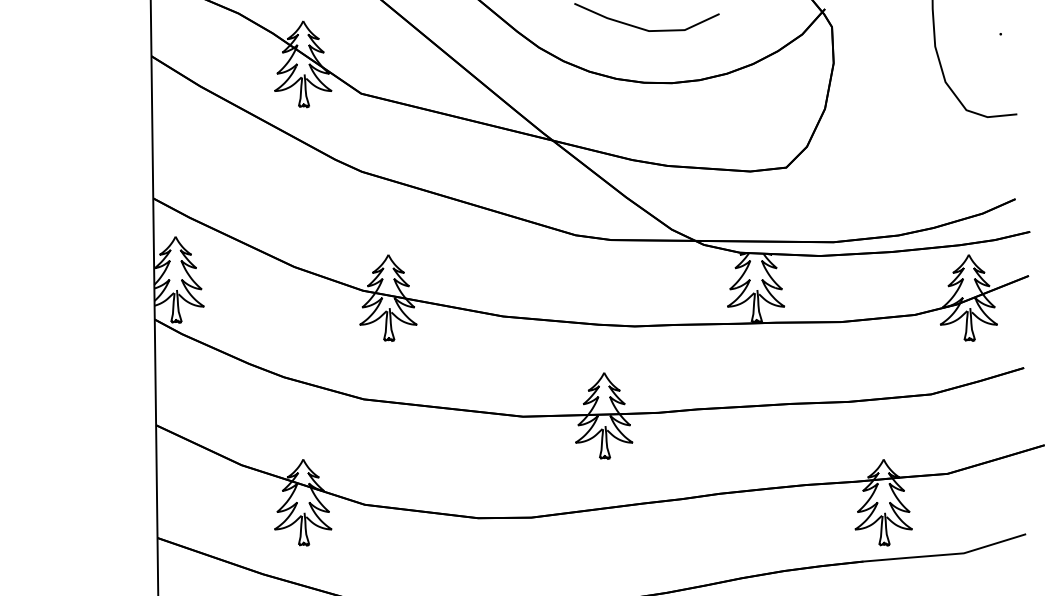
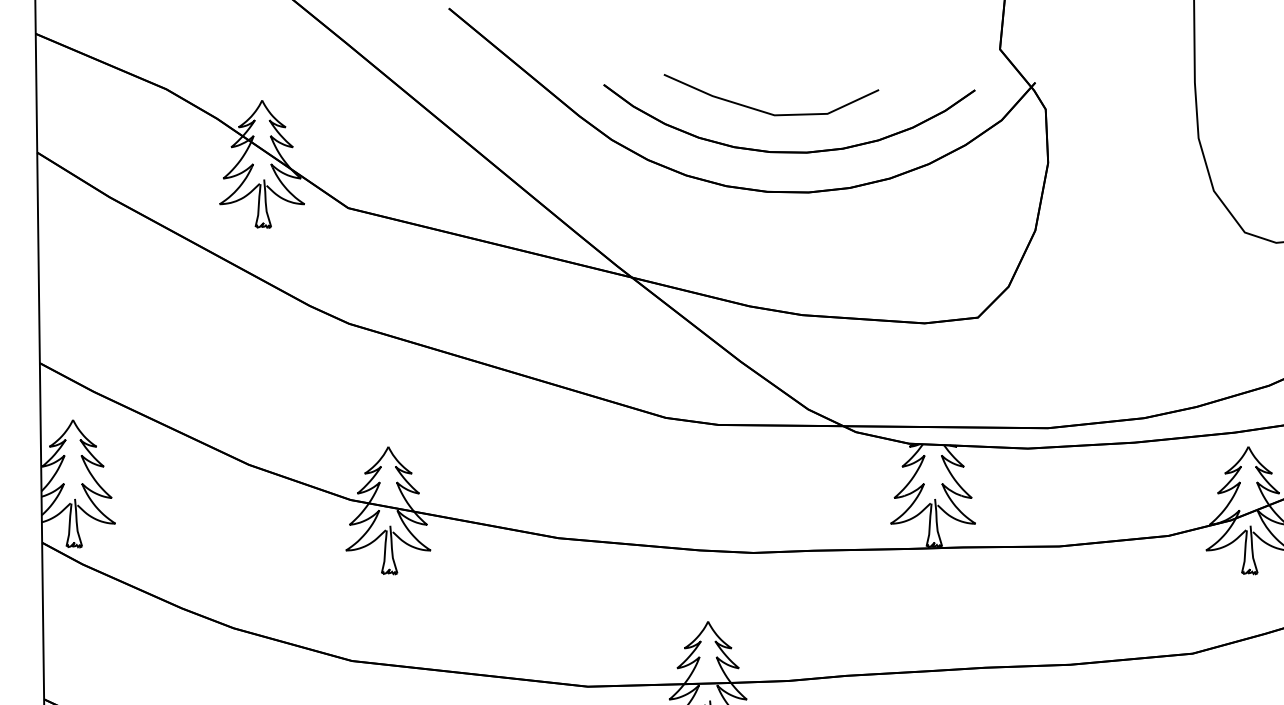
part: (658, 55) -> (788, 151), added

